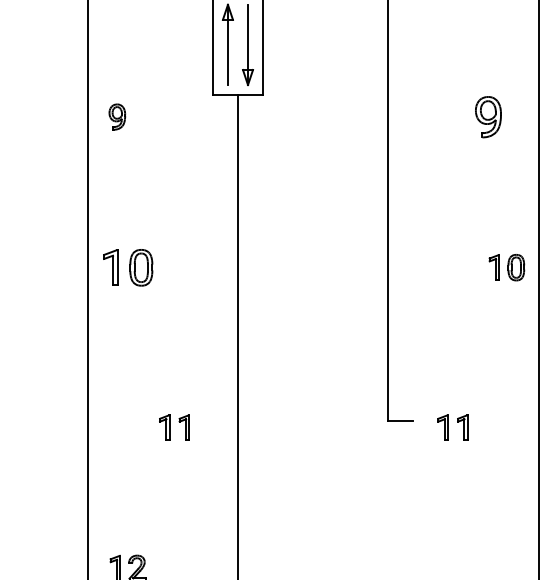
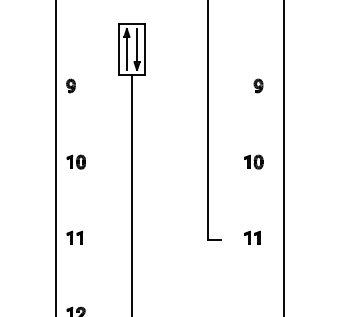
part: (488, 115) -> (258, 85), size x0.62
part: (126, 266) -> (75, 161), size x0.71
part: (506, 266) -> (253, 161), moved
part: (173, 426) -> (74, 237), moved
part: (452, 426) -> (252, 237), moved

